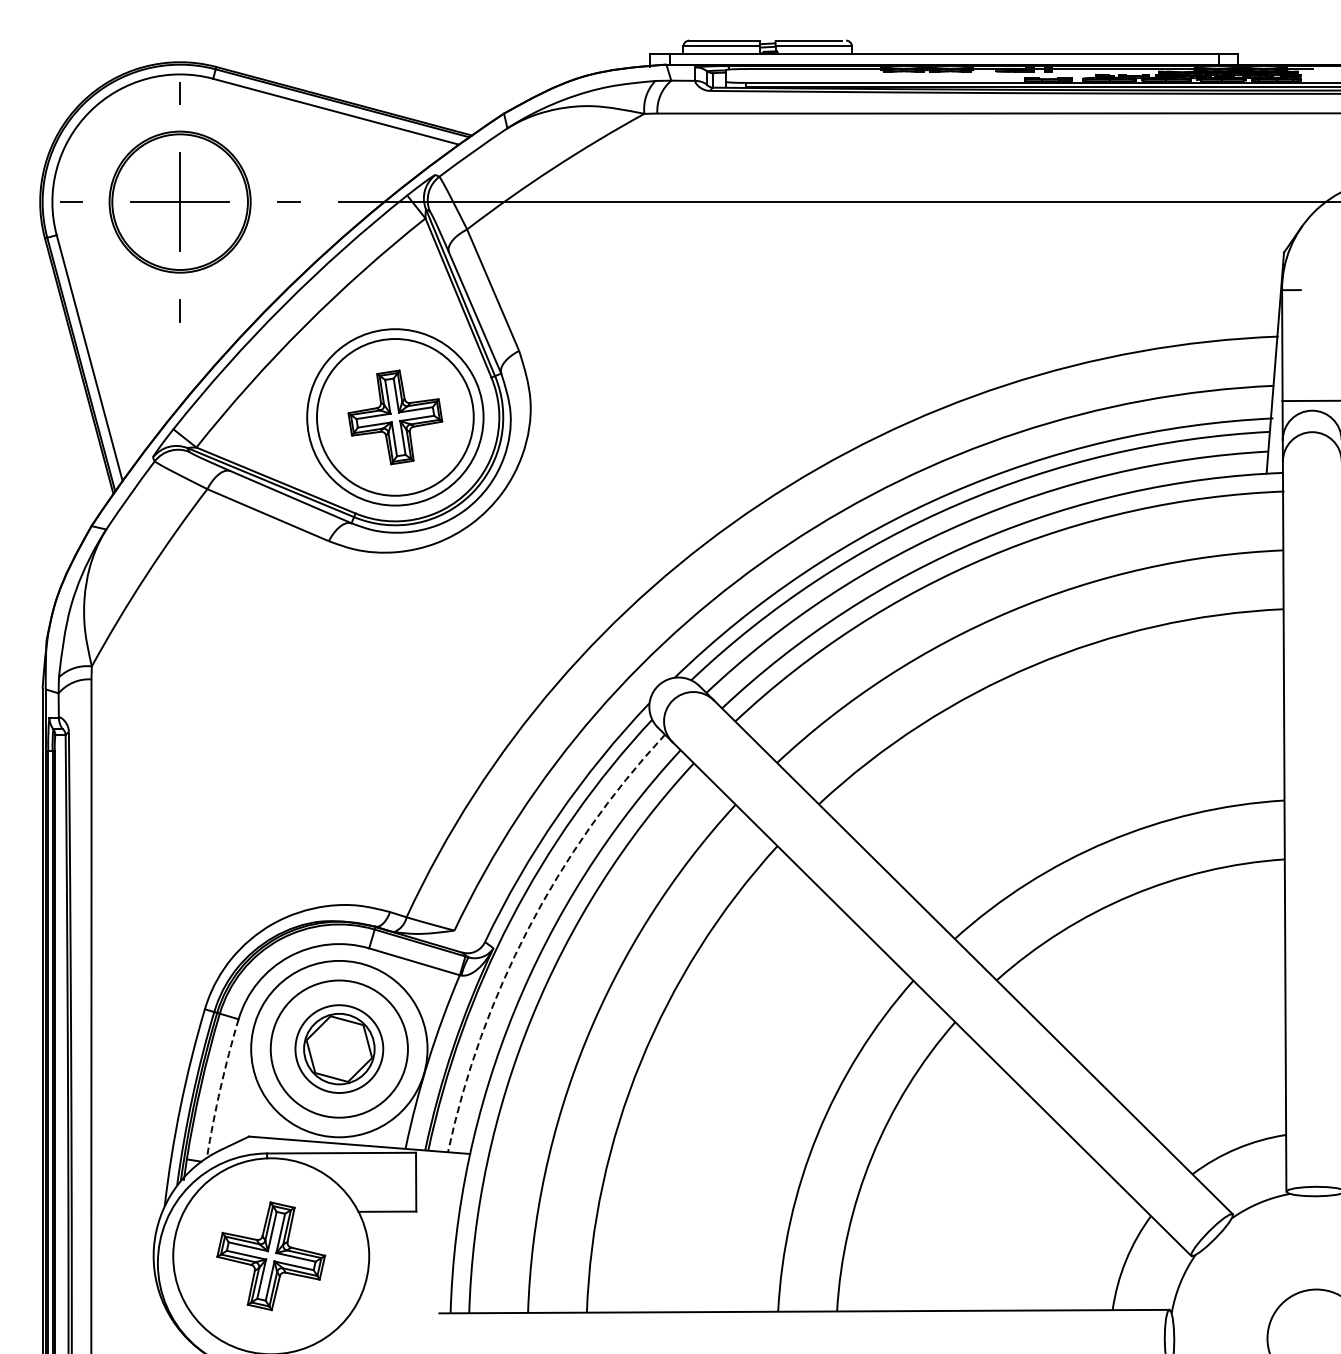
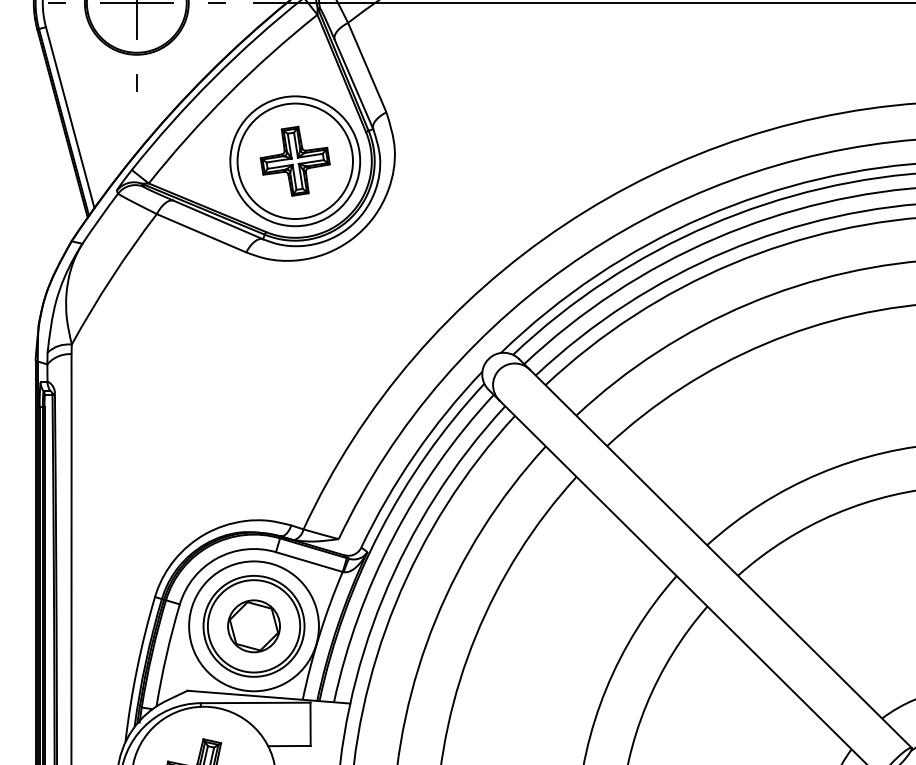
arc: (528, 928) -> (393, 537), dashed -> solid
circle: (339, 1048) -> (254, 625), size x1.43
arc: (220, 1088) -> (166, 655), dashed -> solid

